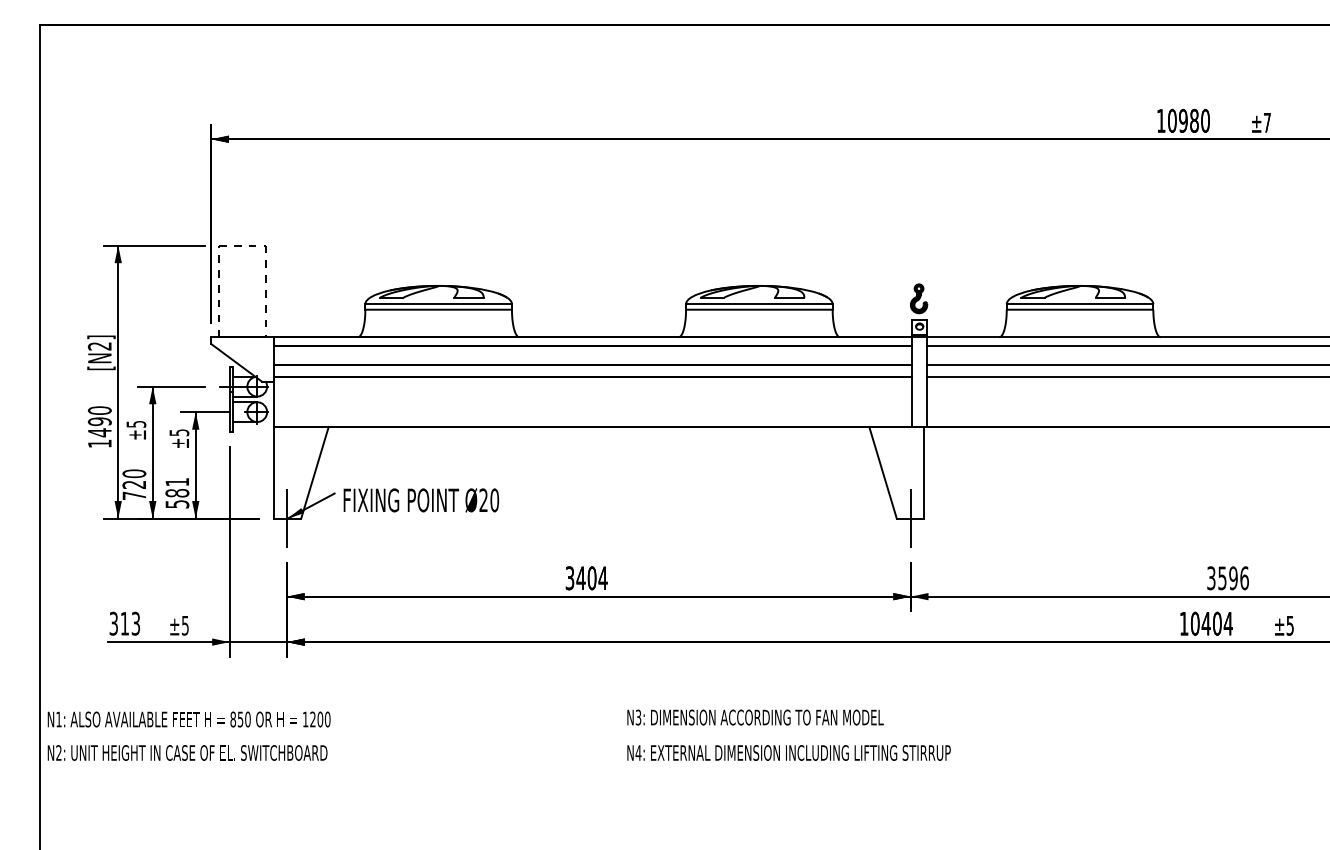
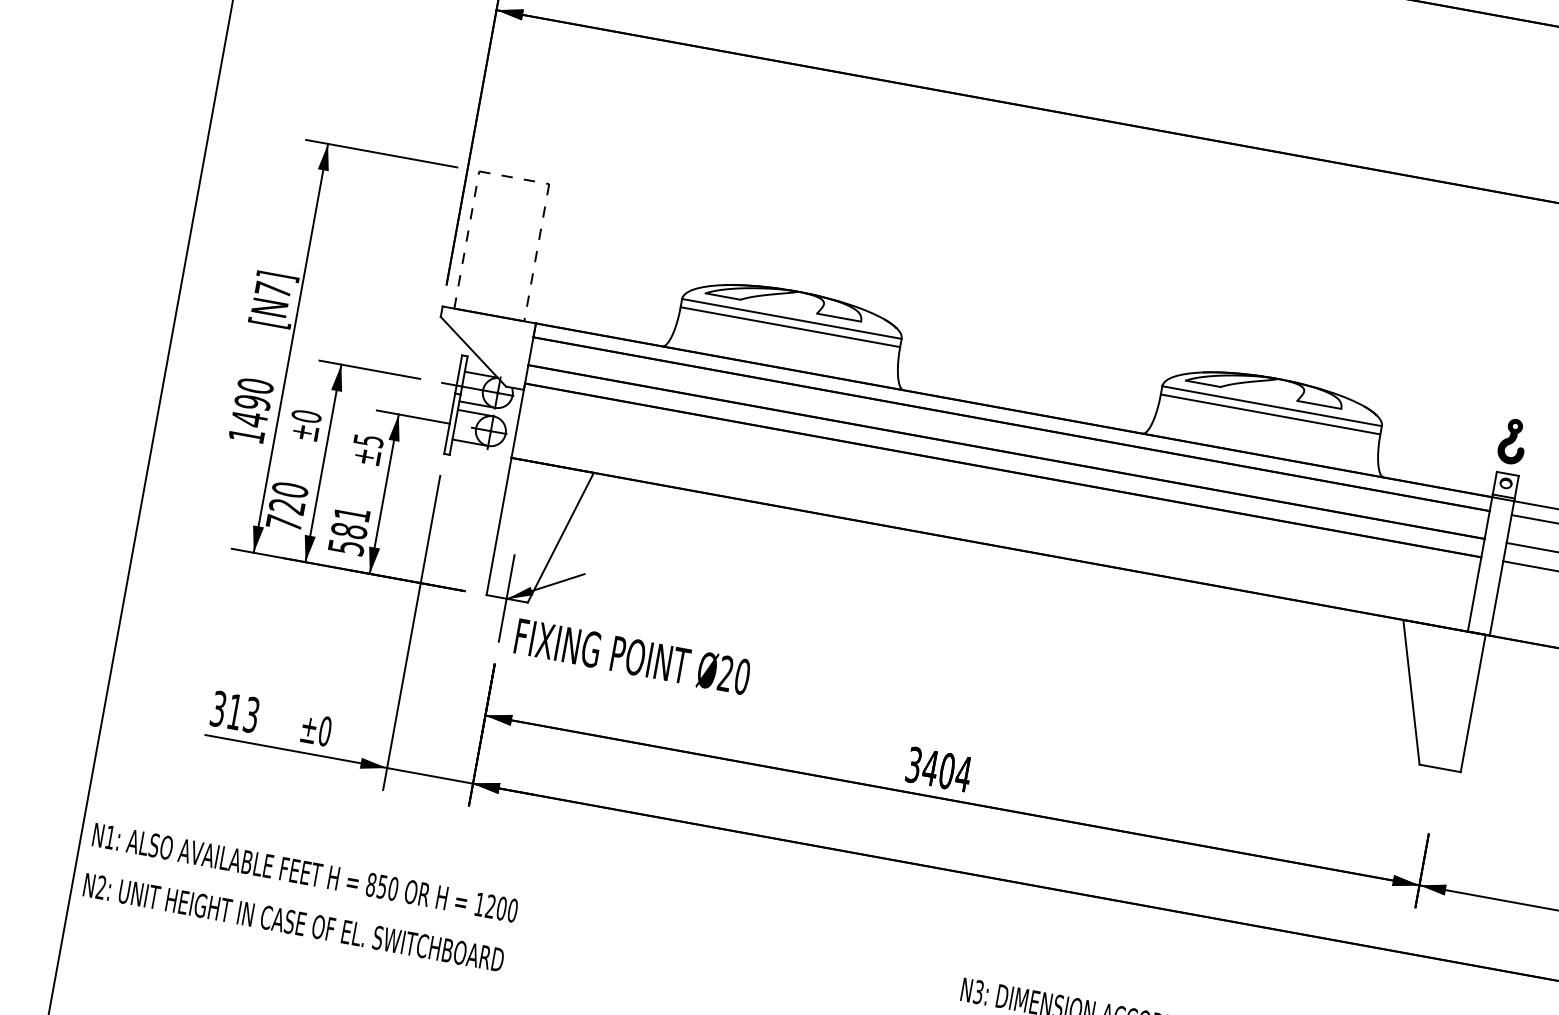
text: (99, 346) -> (272, 289), [N2] -> [N7]
text: (136, 423) -> (307, 415), ±5 -> ±0
text: (421, 500) -> (632, 657), moved
line: (910, 517) -> (1440, 766), removed
text: (184, 625) -> (323, 730), ±5 -> ±0

